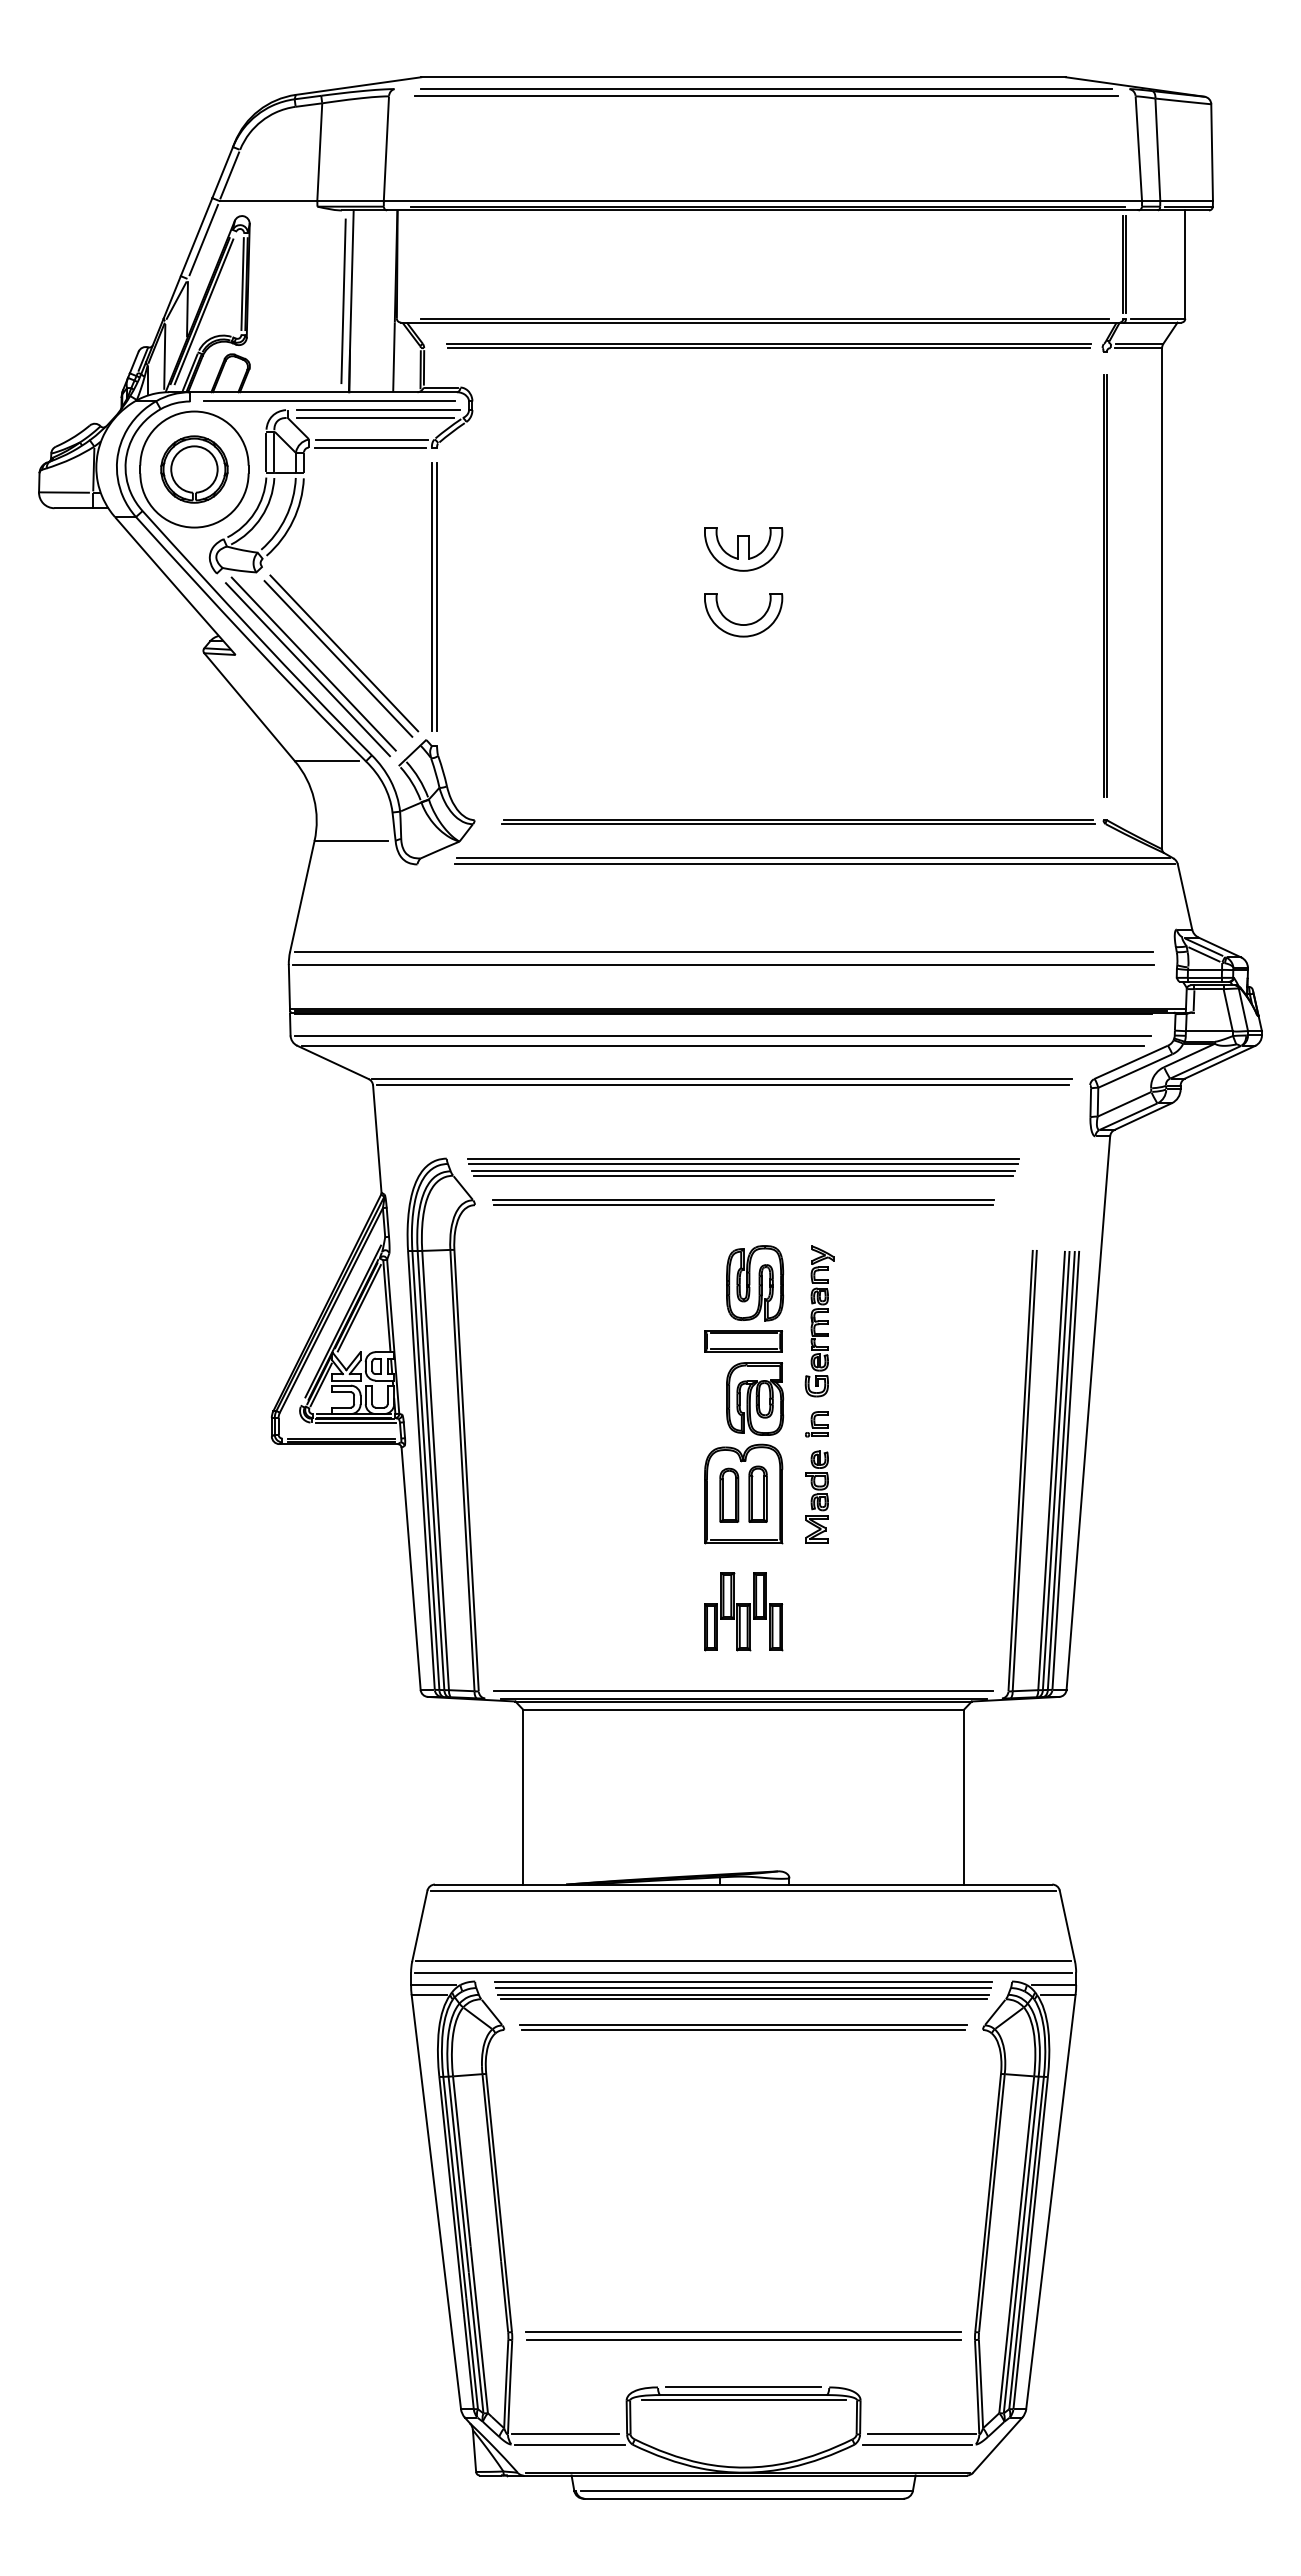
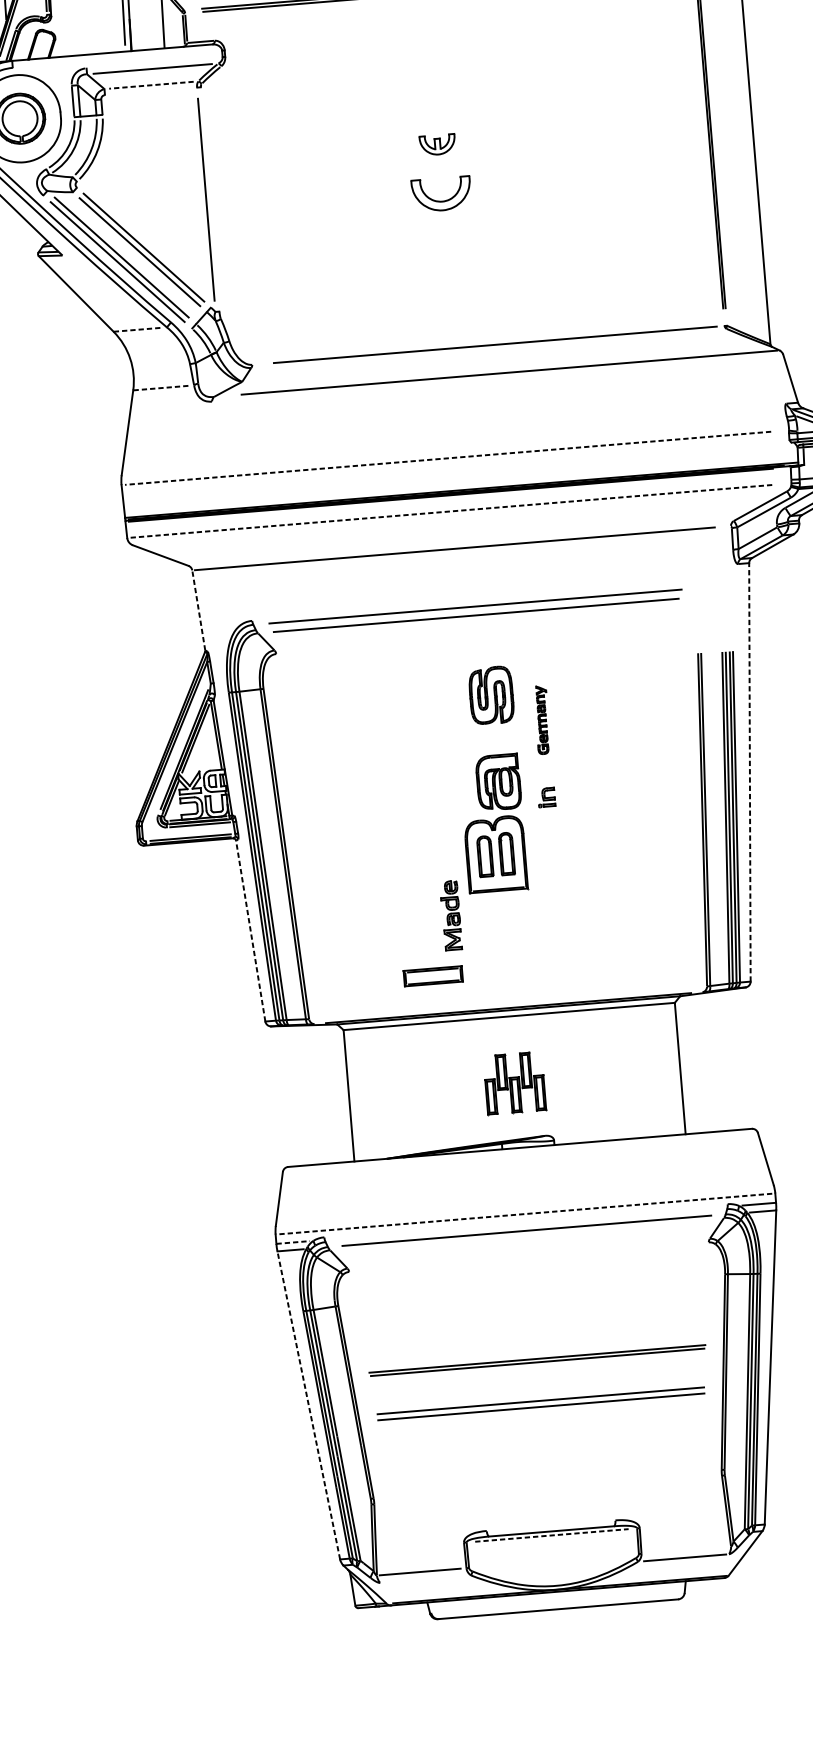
line: (329, 401) -> (117, 59), removed
line: (377, 410) -> (153, 63), removed
line: (371, 439) -> (151, 85), solid -> dashed
line: (370, 447) -> (150, 91), removed
part: (743, 549) -> (437, 144), size x0.6
line: (437, 596) -> (210, 199), removed
line: (327, 761) -> (138, 329), solid -> dashed
line: (798, 824) -> (495, 348), removed
line: (351, 840) -> (160, 387), solid -> dashed
line: (814, 864) -> (510, 377), removed
line: (723, 951) -> (447, 448), removed
line: (722, 965) -> (447, 458), solid -> dashed
line: (722, 1035) -> (451, 511), solid -> dashed
line: (722, 1045) -> (452, 518), removed
line: (722, 1079) -> (454, 544), removed
line: (377, 1139) -> (198, 610), solid -> dashed
line: (743, 1158) -> (475, 602), removed
line: (743, 1171) -> (475, 612), removed
part: (743, 1202) -> (477, 635), removed
part: (819, 1321) -> (542, 720), size x0.6
part: (743, 1341) -> (433, 976), moved
line: (1088, 1413) -> (750, 772), solid -> dashed
part: (816, 1496) -> (450, 915), moved
line: (411, 1568) -> (251, 930), solid -> dashed
part: (743, 1611) -> (514, 1083), moved
line: (743, 1691) -> (508, 1002), removed
line: (743, 1890) -> (520, 1152), removed
line: (743, 1961) -> (524, 1205), removed
line: (743, 1972) -> (525, 1213), solid -> dashed
line: (743, 1981) -> (525, 1220), removed
line: (433, 1985) -> (293, 1242), solid -> dashed
line: (743, 1988) -> (526, 1225), removed
line: (743, 1999) -> (527, 1234), removed
part: (743, 2027) -> (537, 1360), moved
line: (436, 2202) -> (308, 1405), solid -> dashed
part: (743, 2335) -> (540, 1403), moved
line: (743, 2387) -> (551, 1525), removed
line: (744, 2400) -> (552, 1535), solid -> dashed
line: (921, 2434) -> (687, 1550), removed
line: (569, 2444) -> (423, 1579), removed
line: (746, 2490) -> (559, 1602), removed

